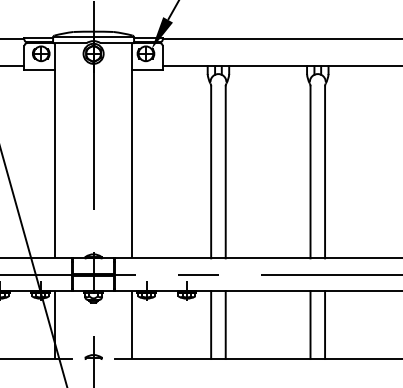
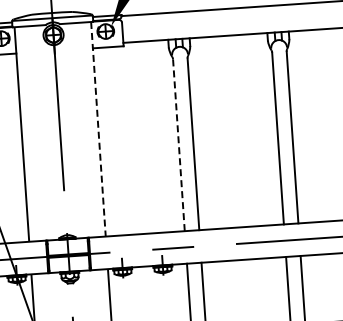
line: (131, 150) -> (97, 128), solid -> dashed
line: (211, 172) -> (179, 145), solid -> dashed

